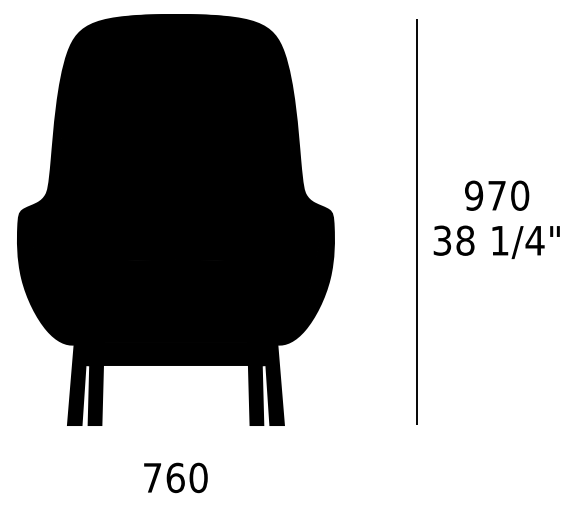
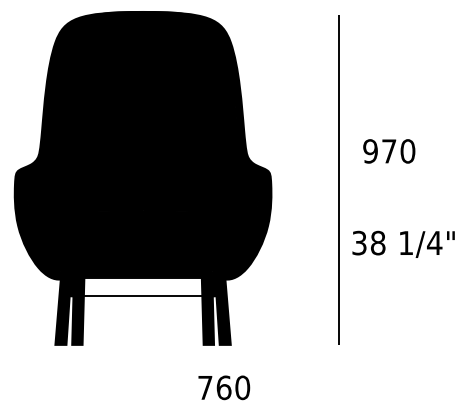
text: (497, 195) -> (389, 151), moved
text: (496, 241) -> (403, 243), moved
fill: (175, 353) -> (142, 286), removed
text: (175, 477) -> (223, 387), moved

